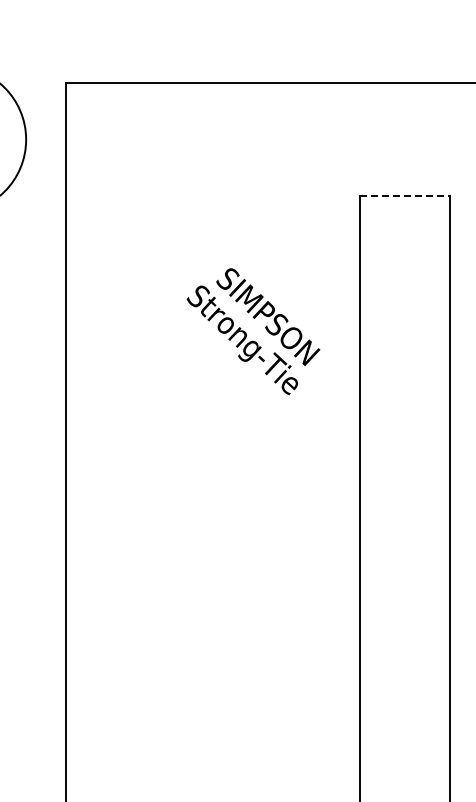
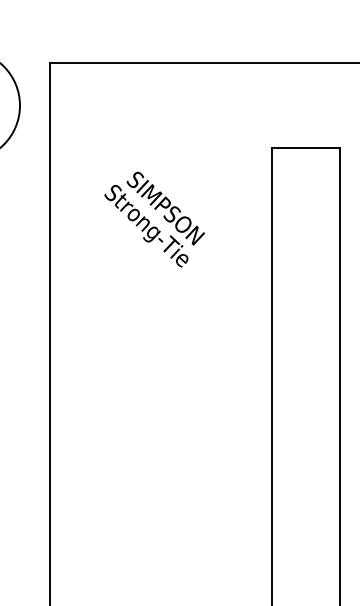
line: (405, 196) -> (306, 148), dashed -> solid
text: (253, 331) -> (154, 219), moved

